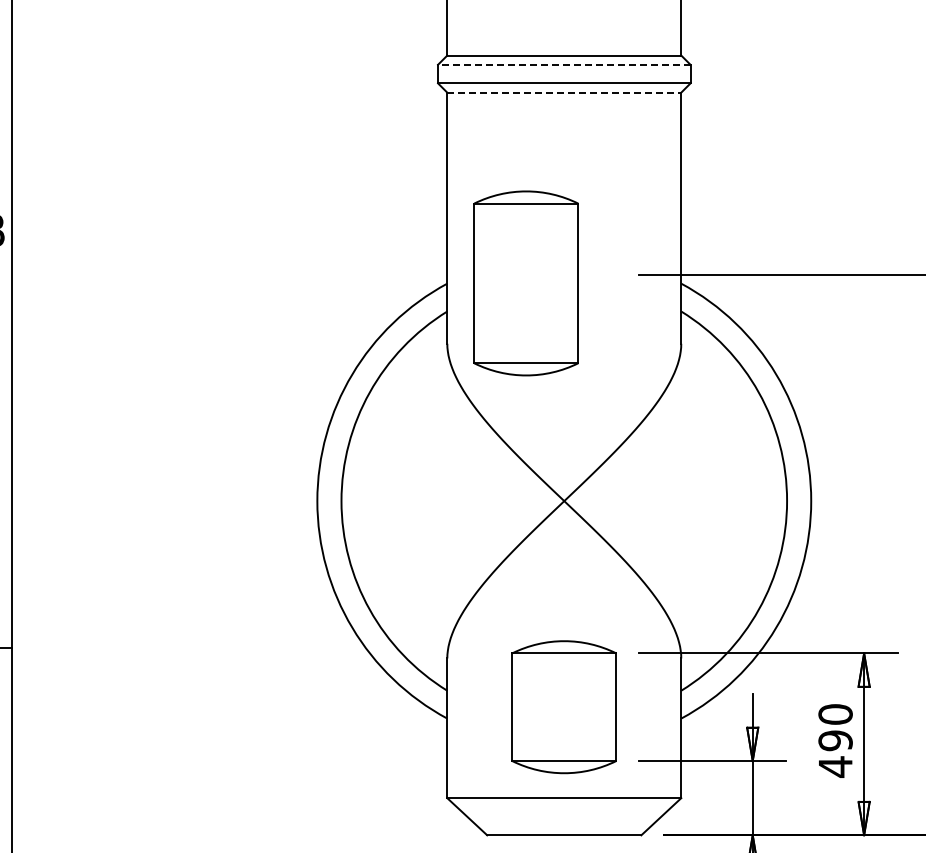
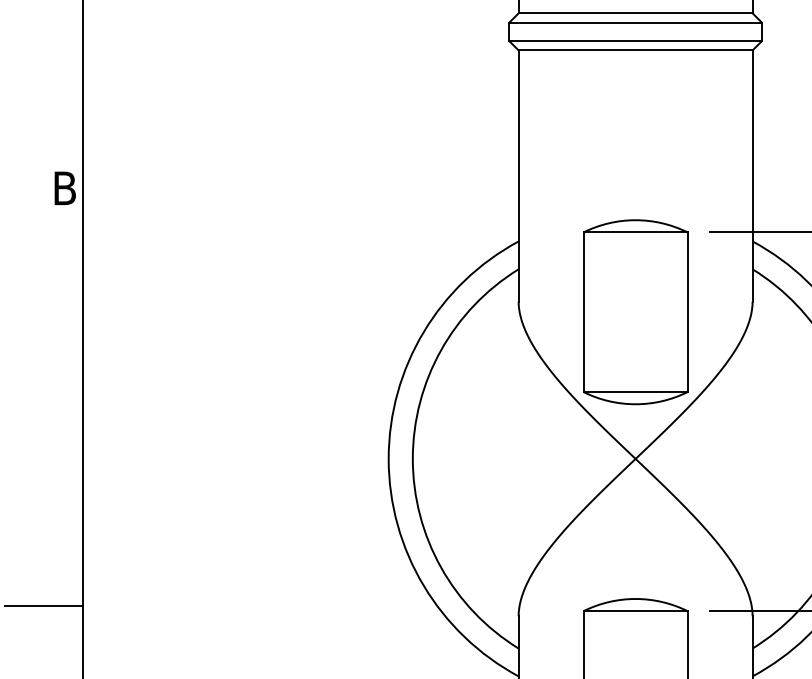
line: (563, 64) -> (634, 22), dashed -> solid
line: (564, 92) -> (635, 50), dashed -> solid
part: (525, 283) -> (634, 312), moved

